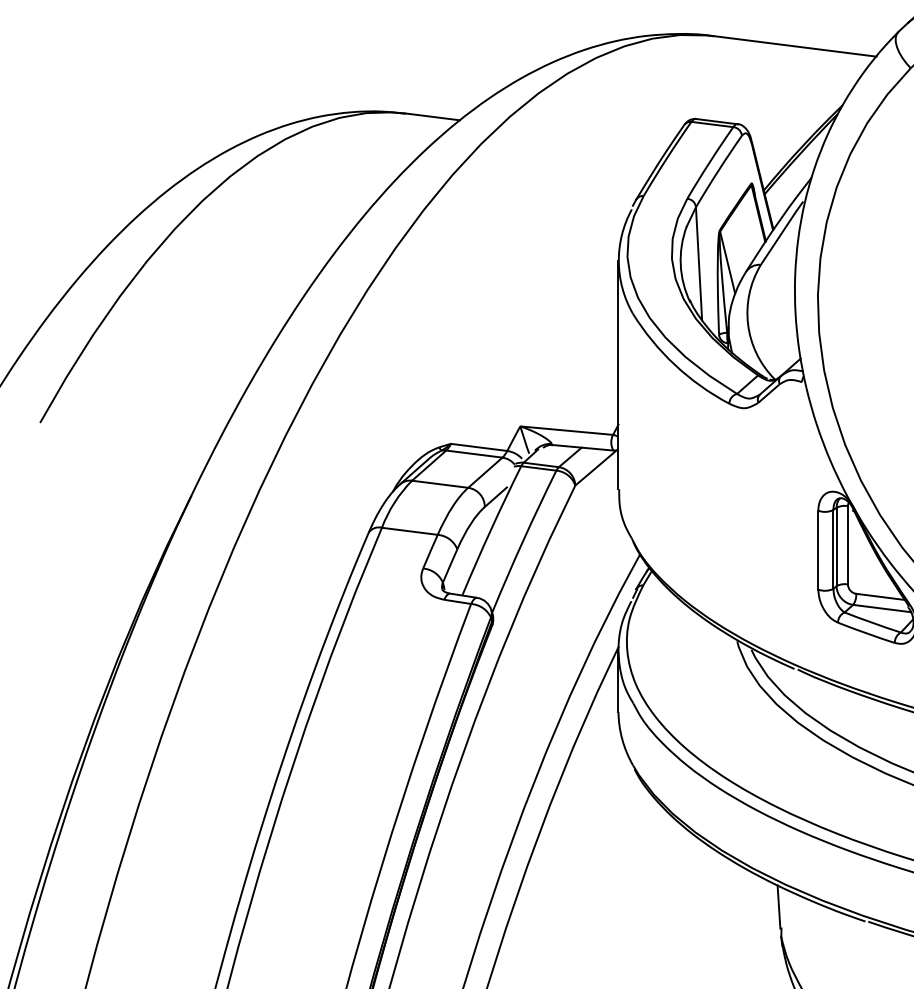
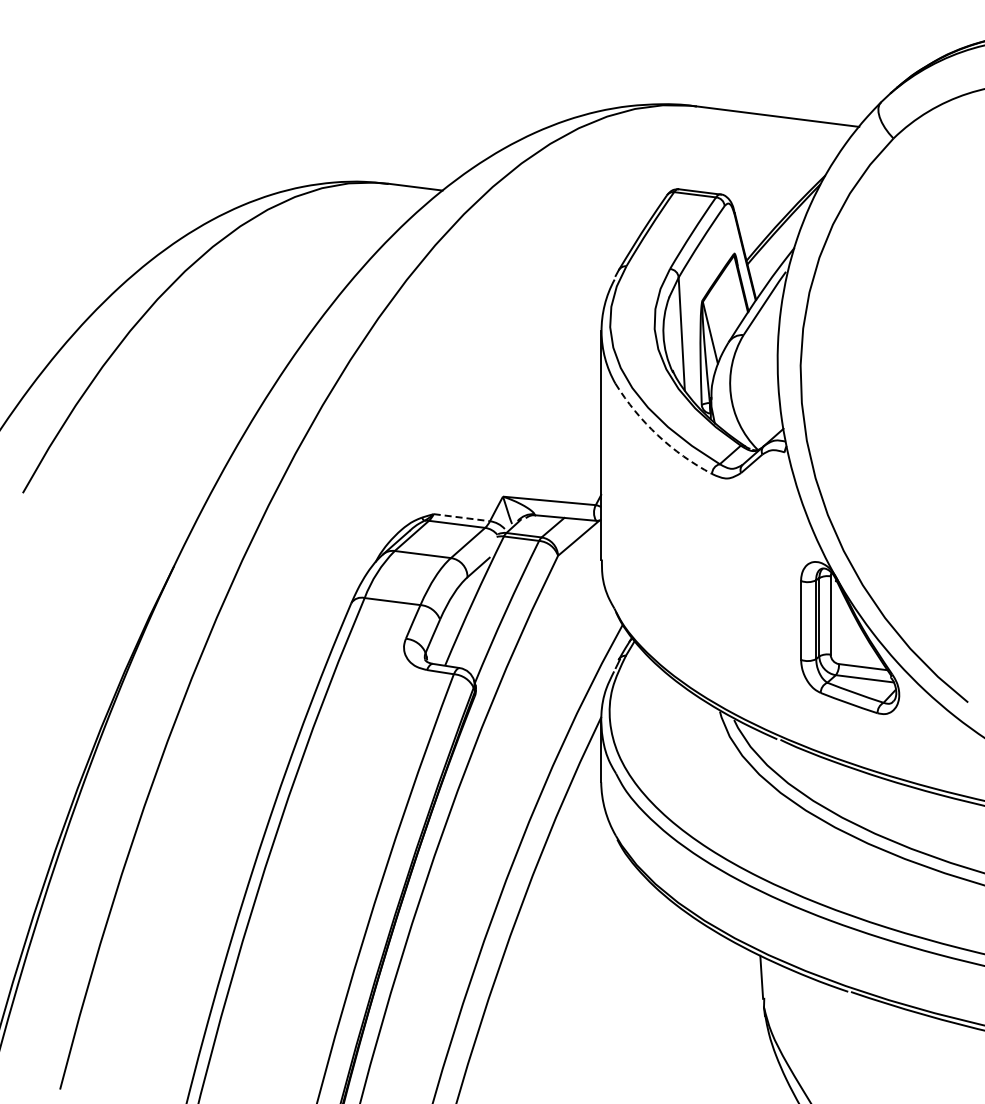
arc: (674, 365) -> (657, 435), solid -> dashed
line: (479, 447) -> (462, 517), solid -> dashed

